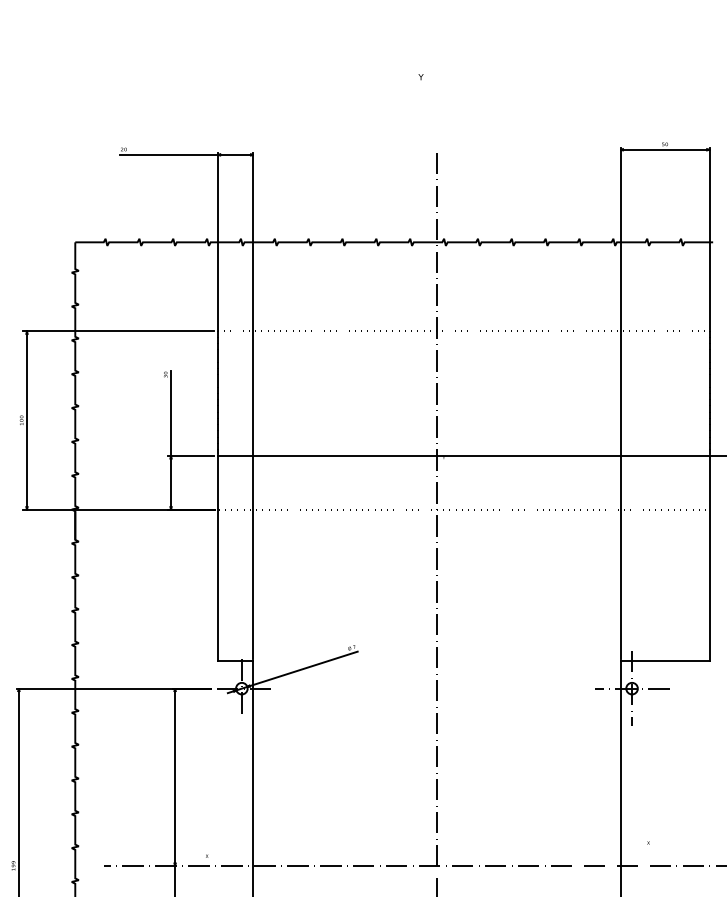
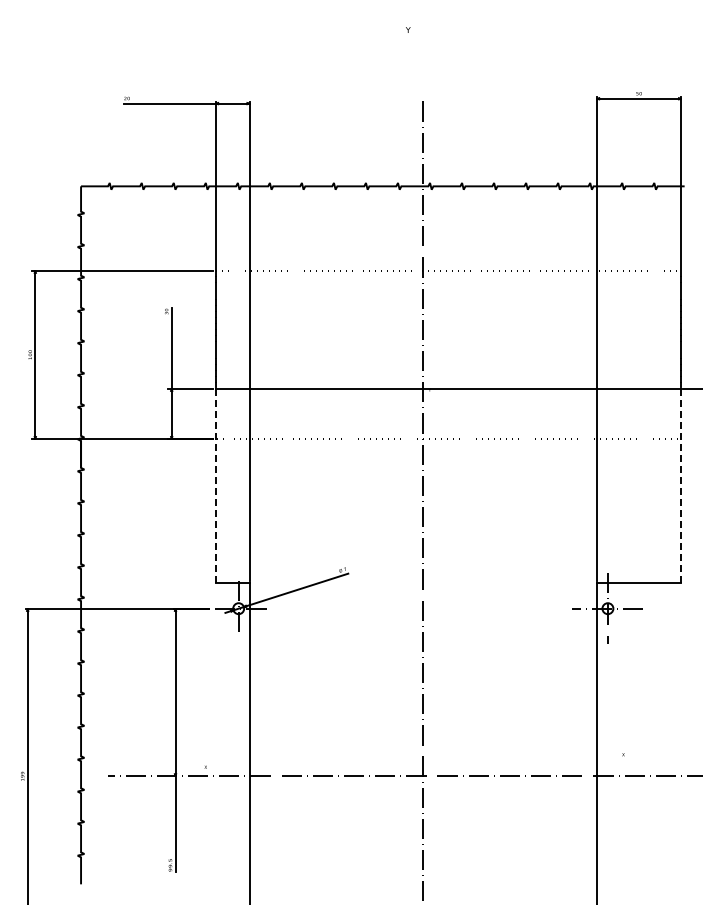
line: (217, 558) -> (215, 485), solid -> dashed
line: (709, 558) -> (681, 485), solid -> dashed

